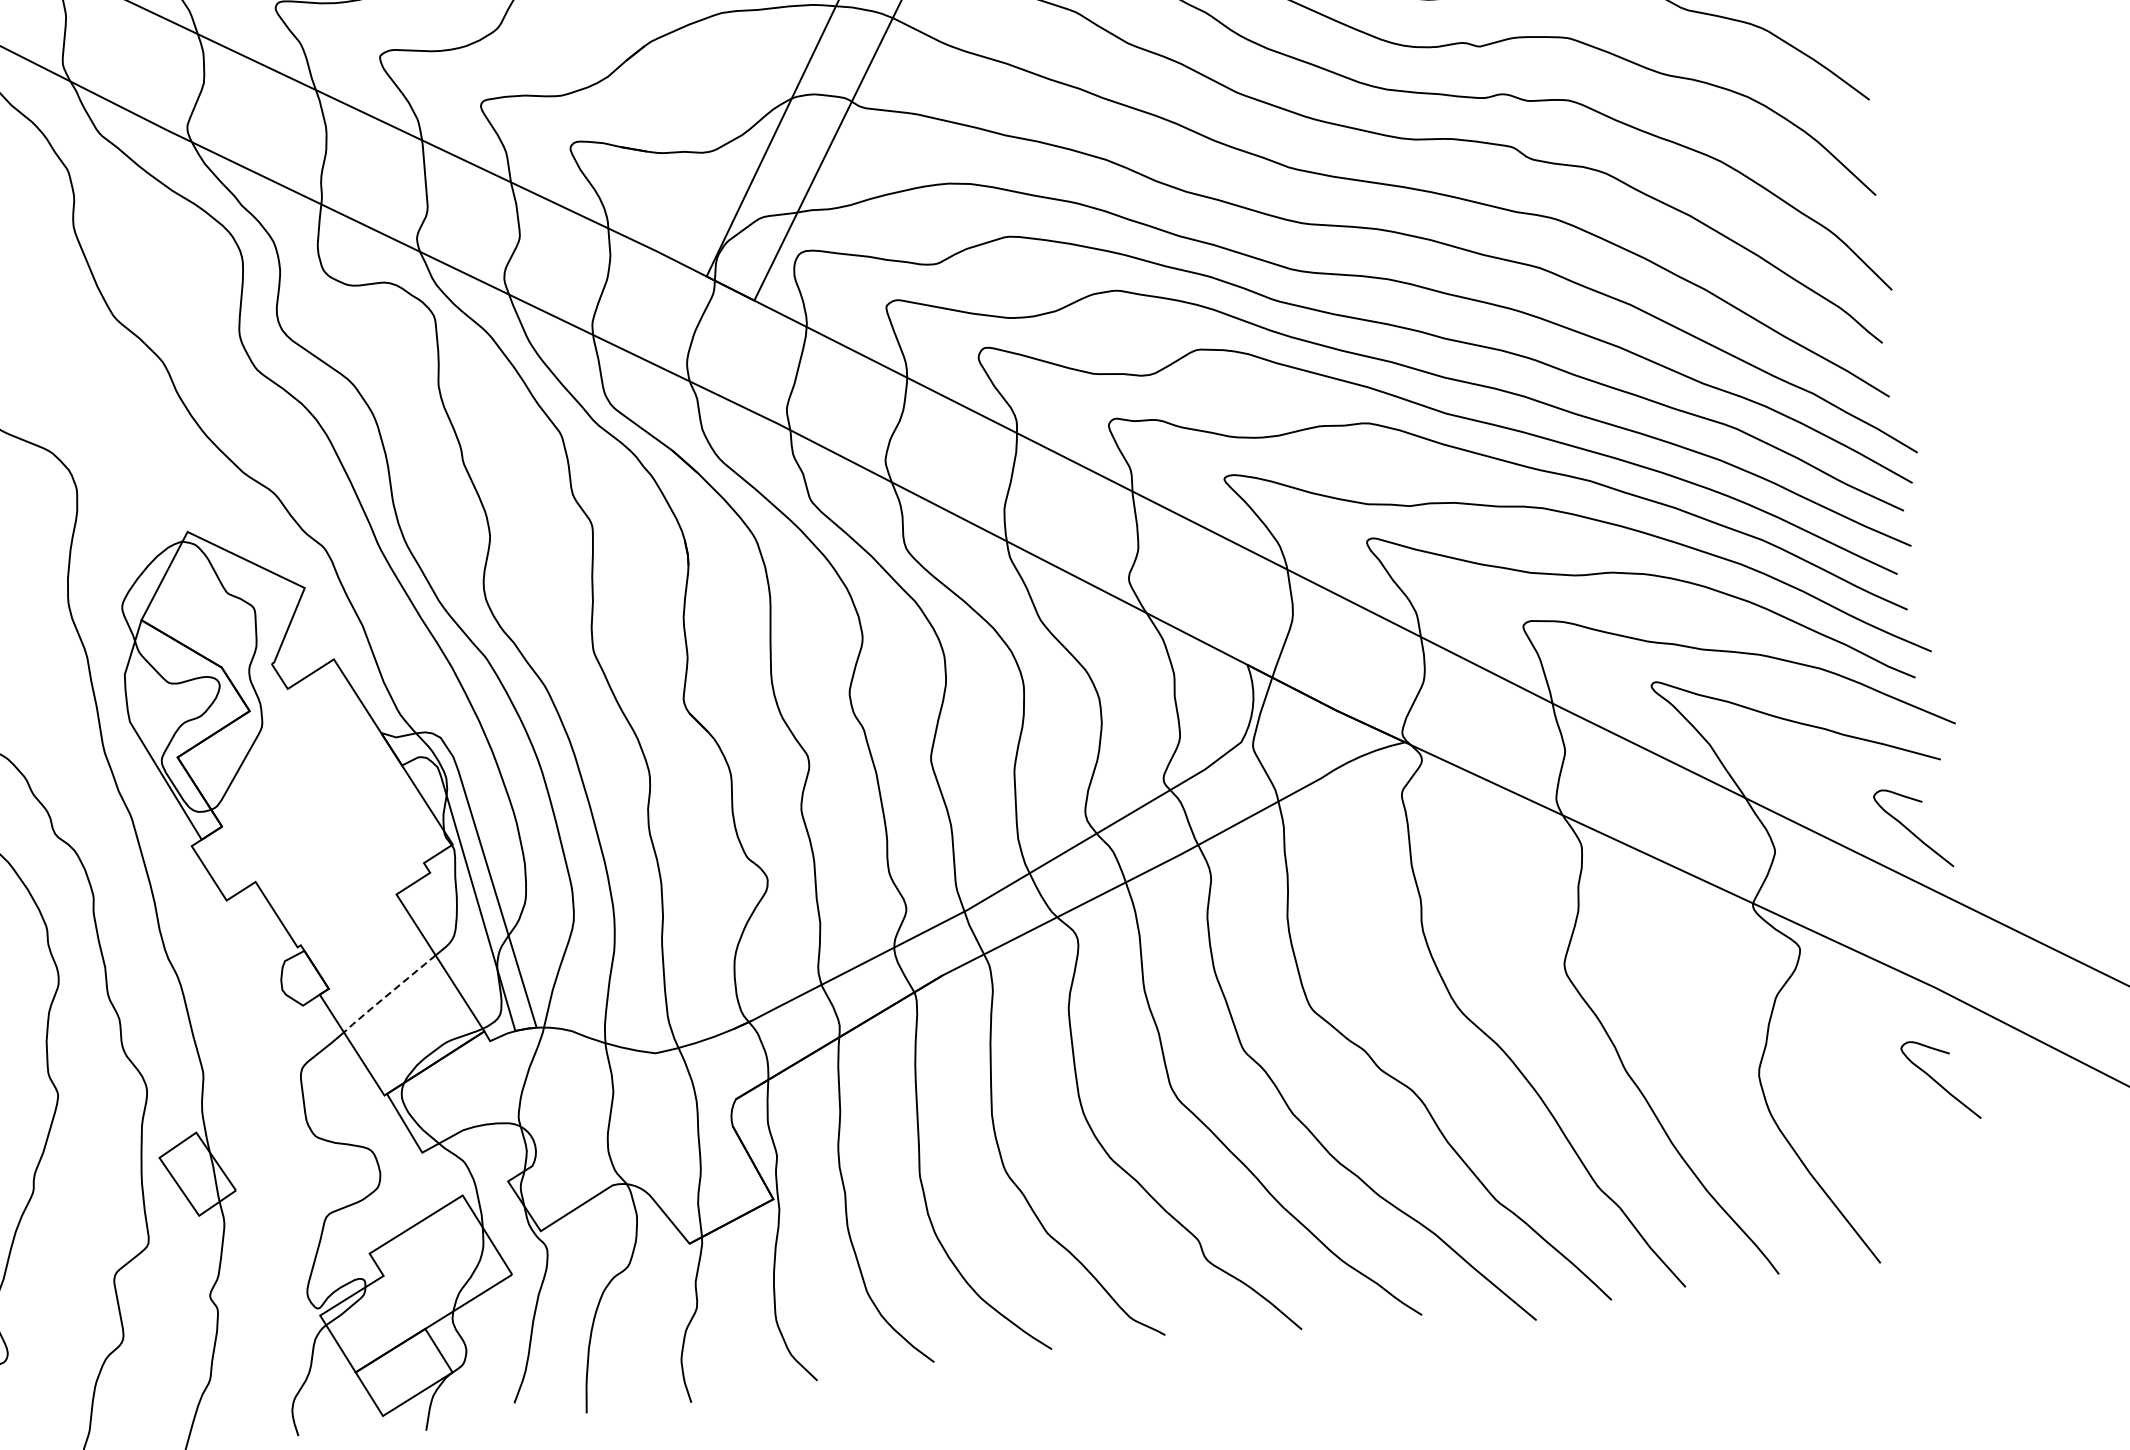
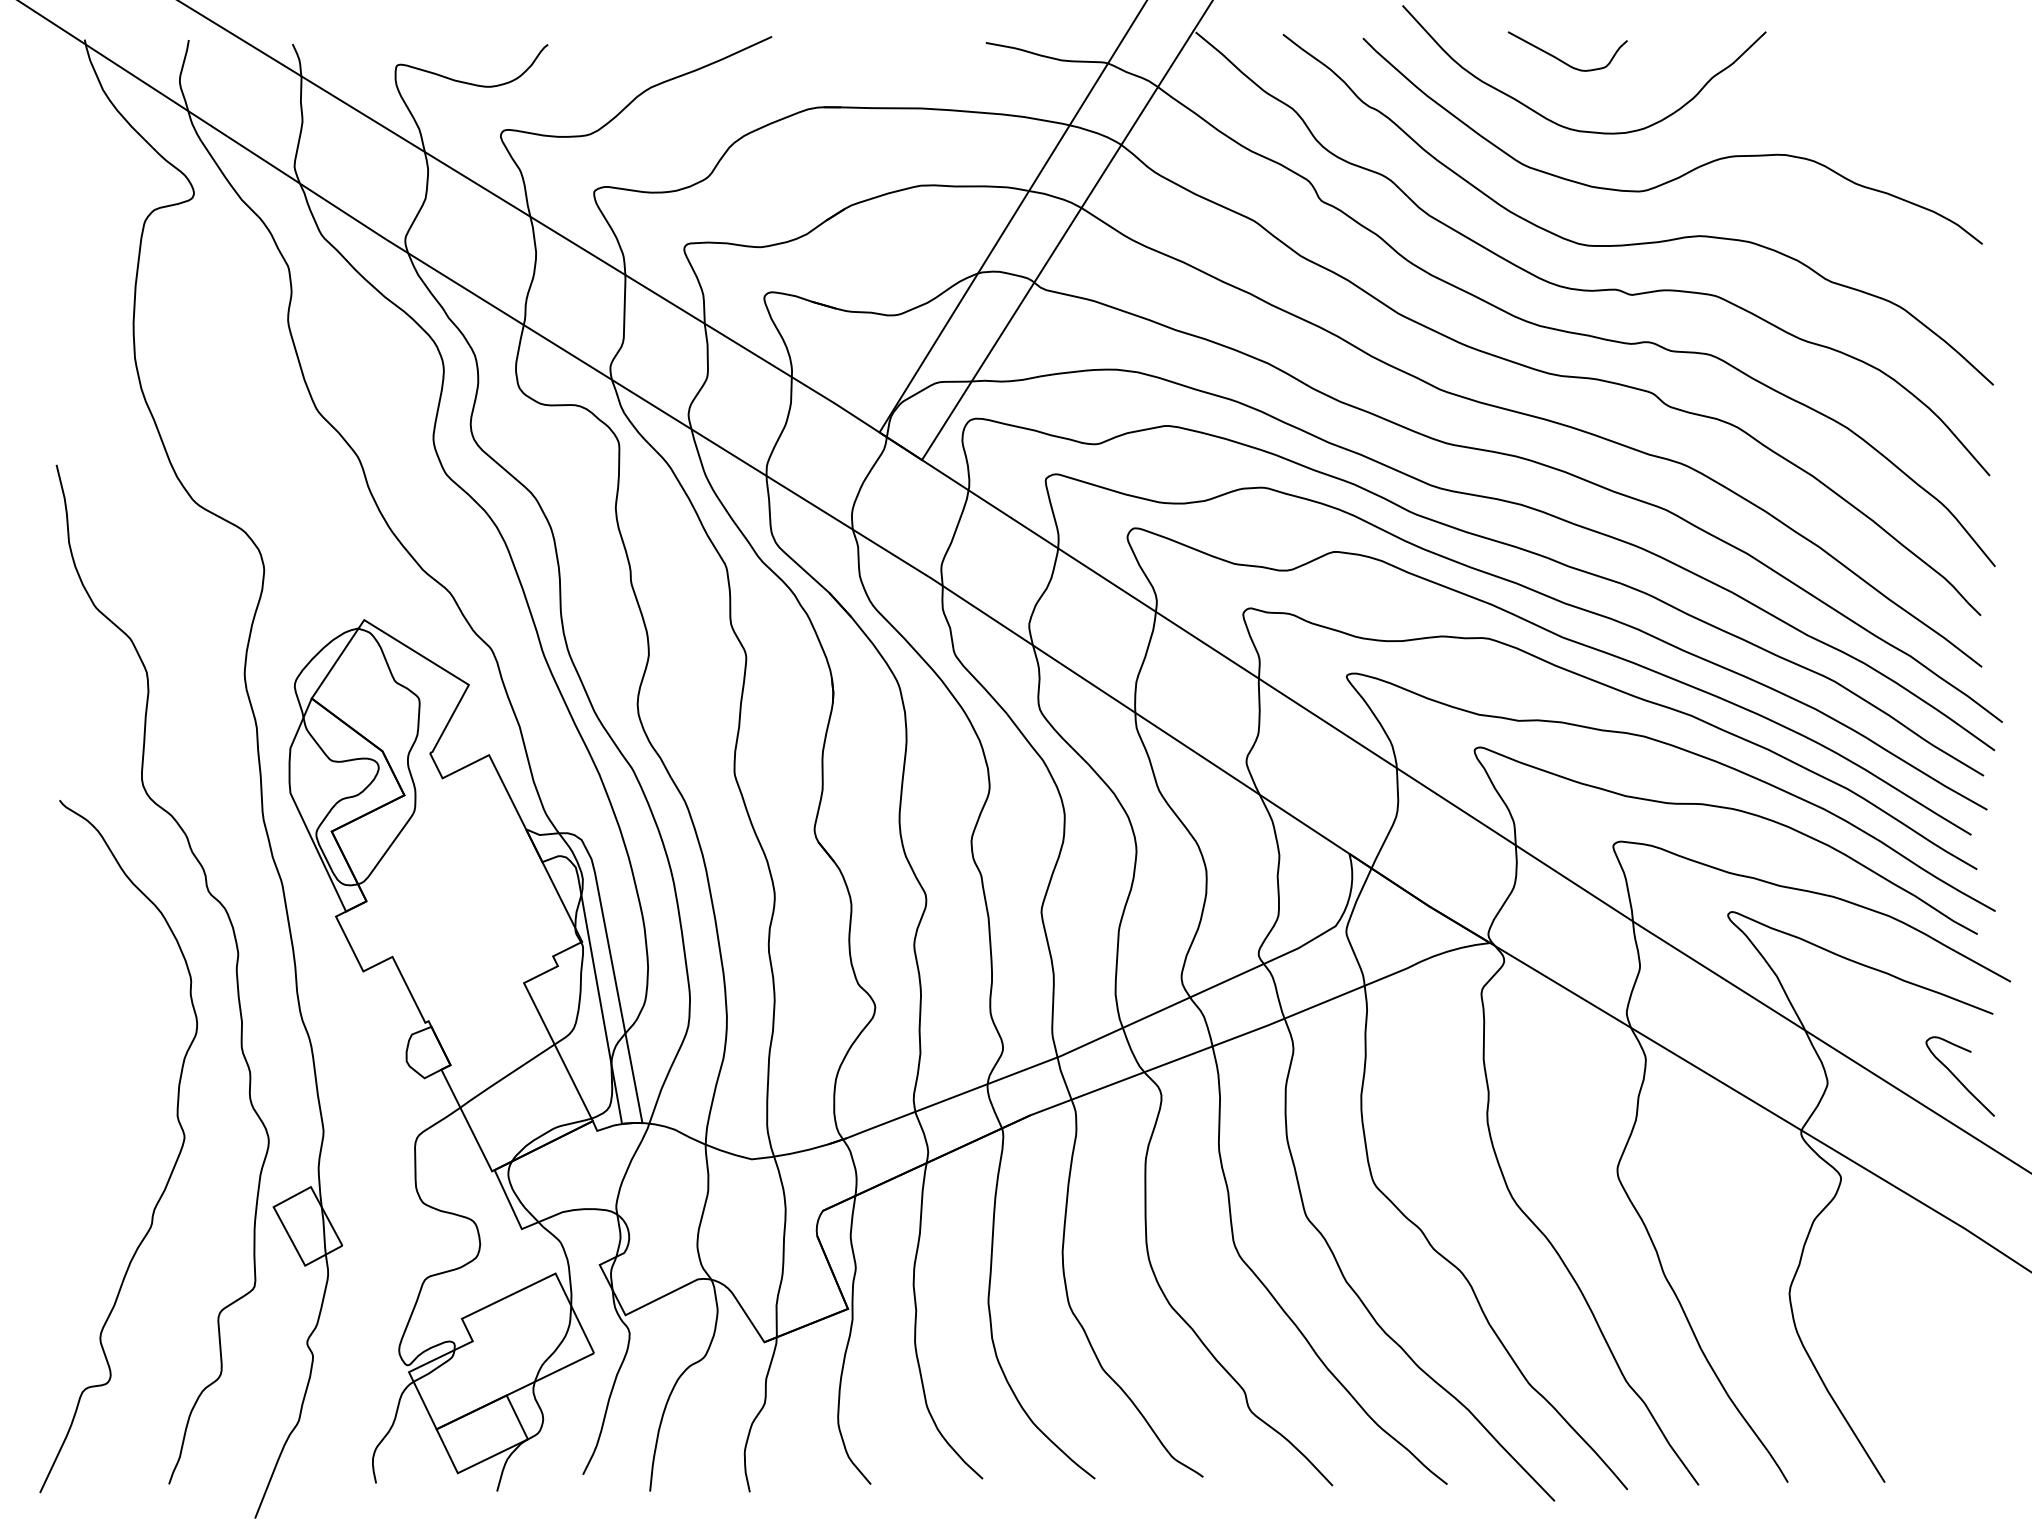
line: (387, 994) -> (505, 1076), dashed -> solid
curve: (1937, 1081) -> (1957, 1317), removed

